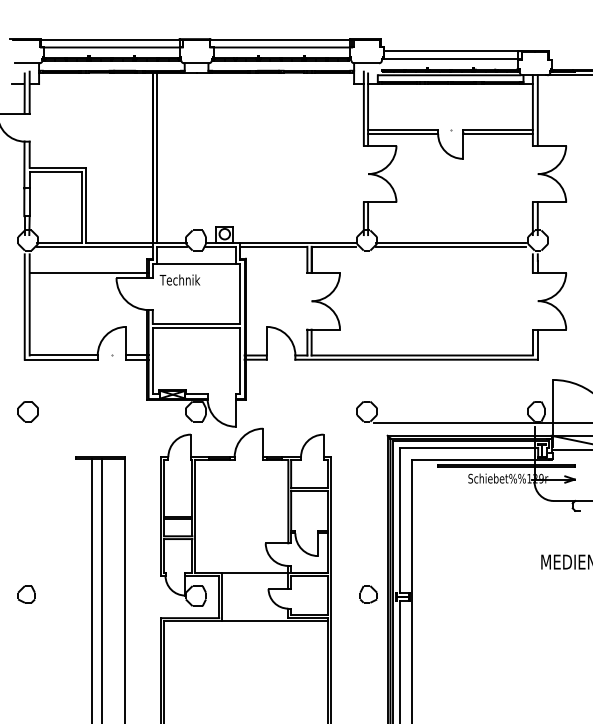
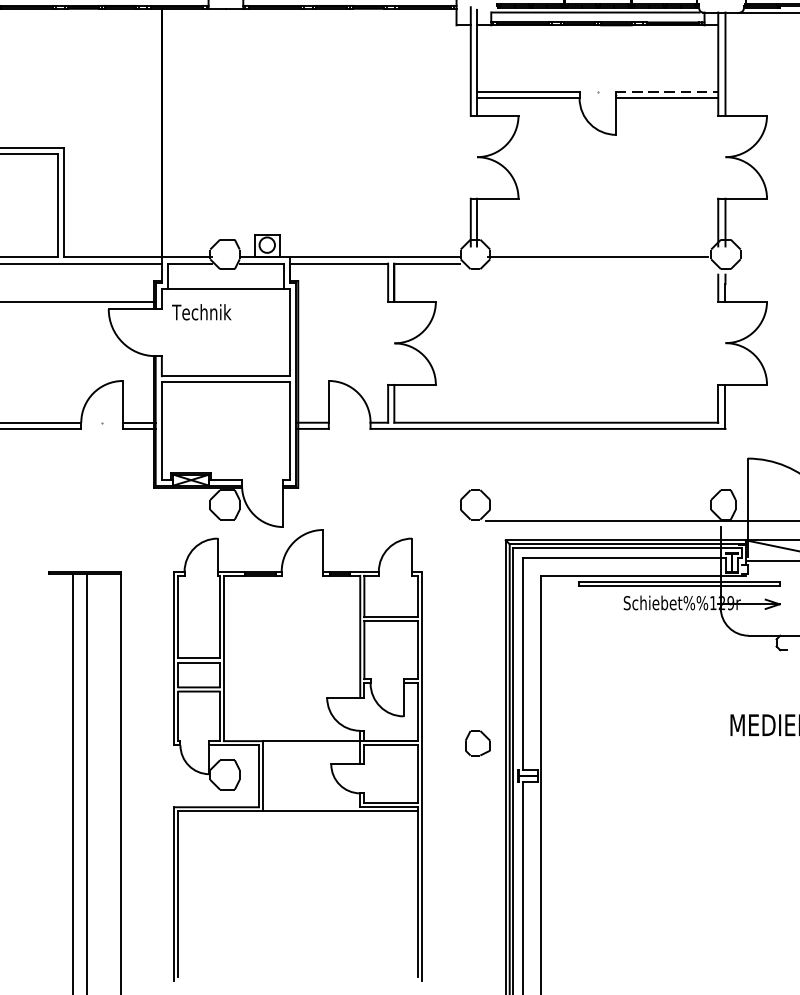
line: (498, 129) -> (667, 91), solid -> dashed
line: (157, 157) -> (168, 132), removed
line: (450, 246) -> (597, 263), removed
part: (368, 594) -> (477, 743), moved

